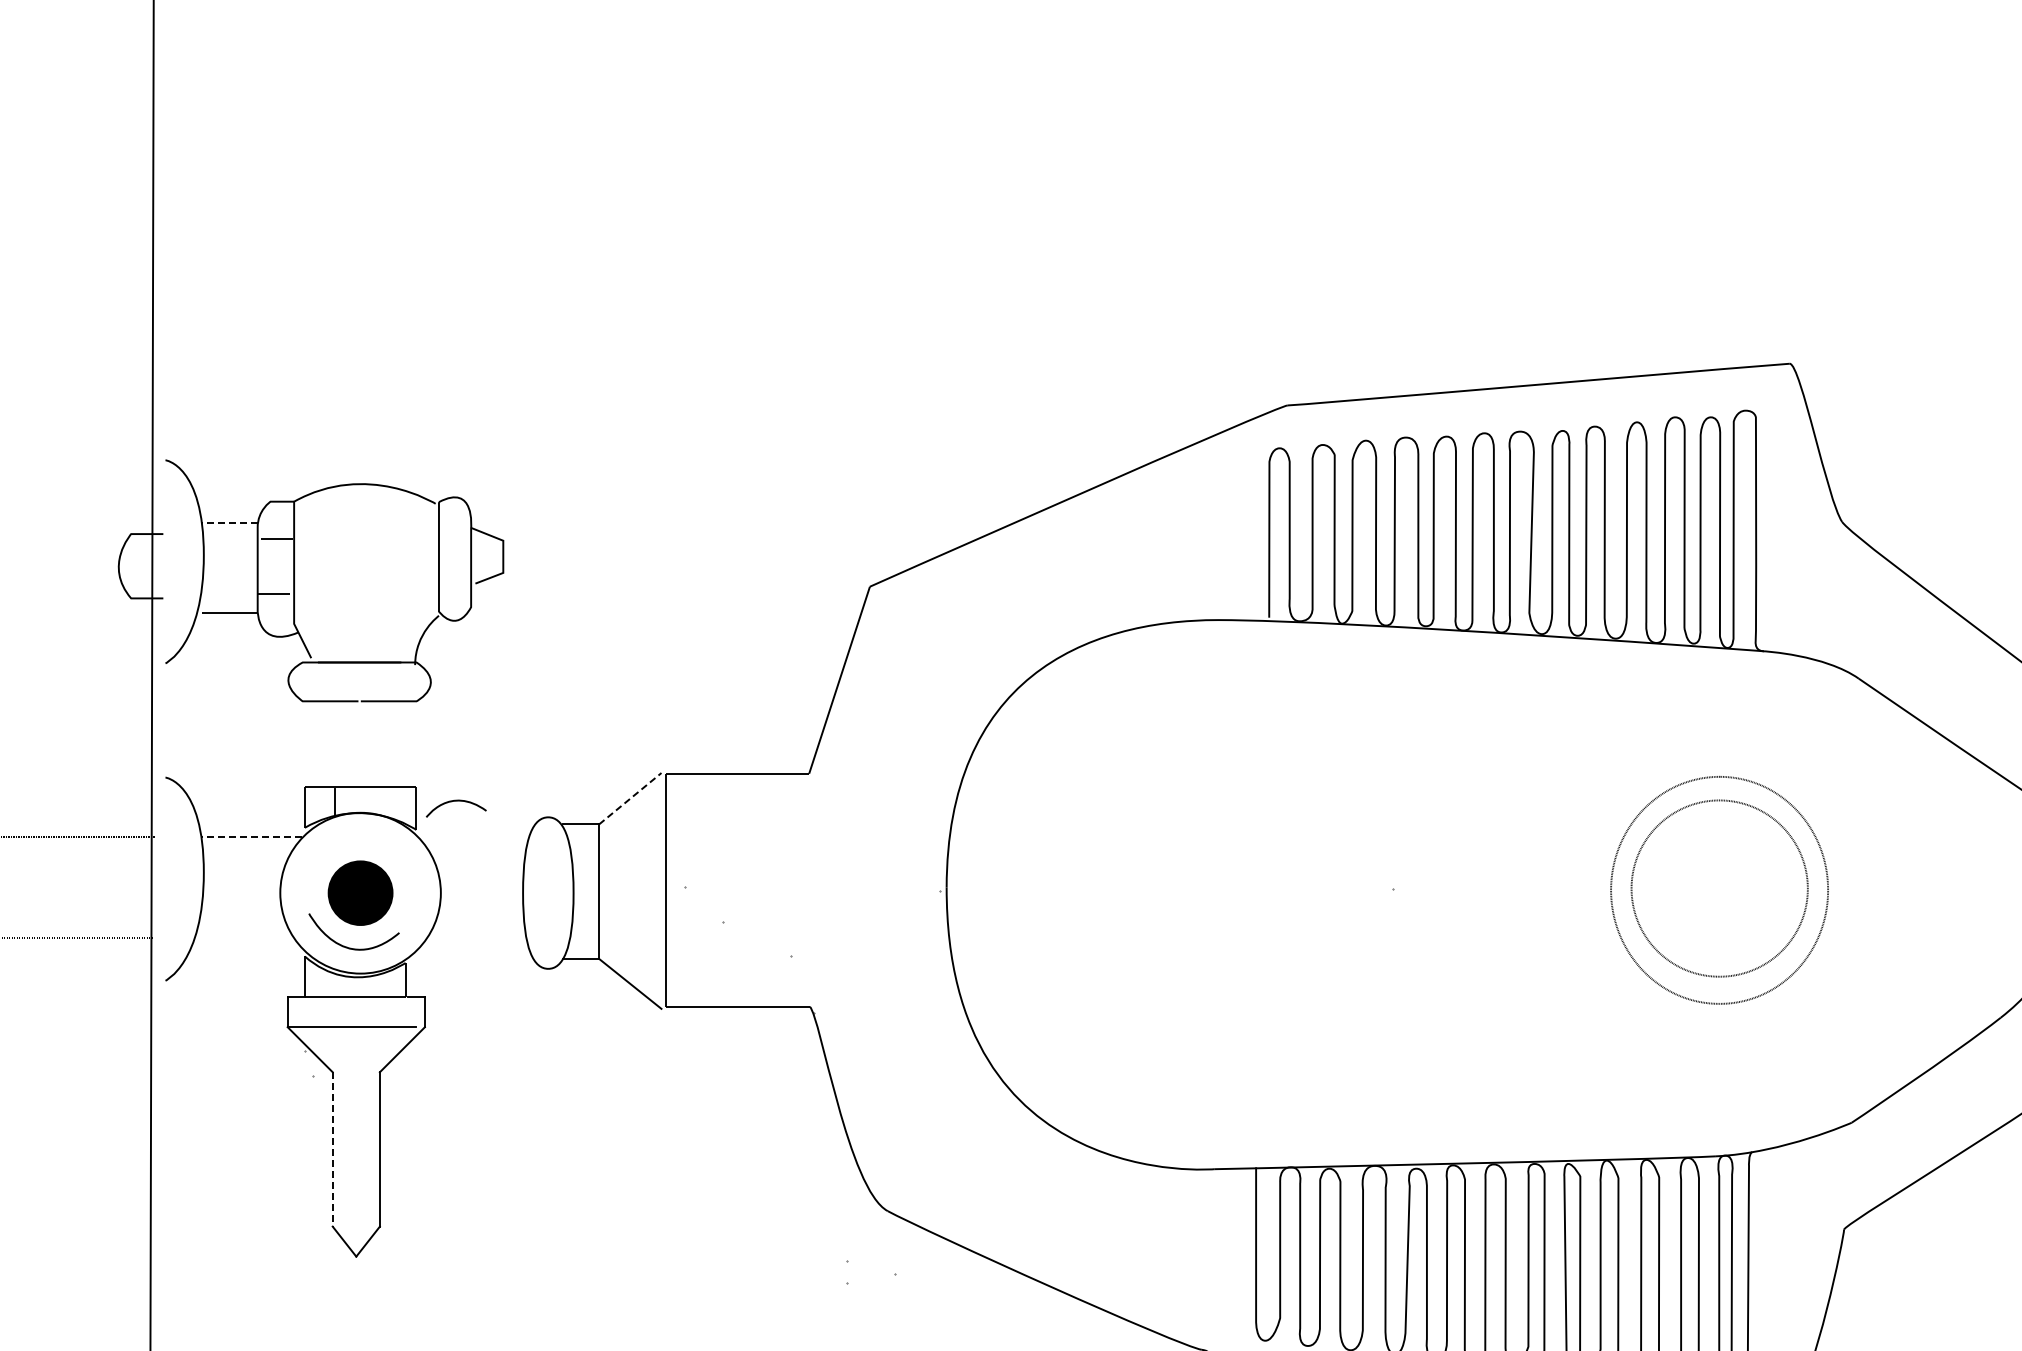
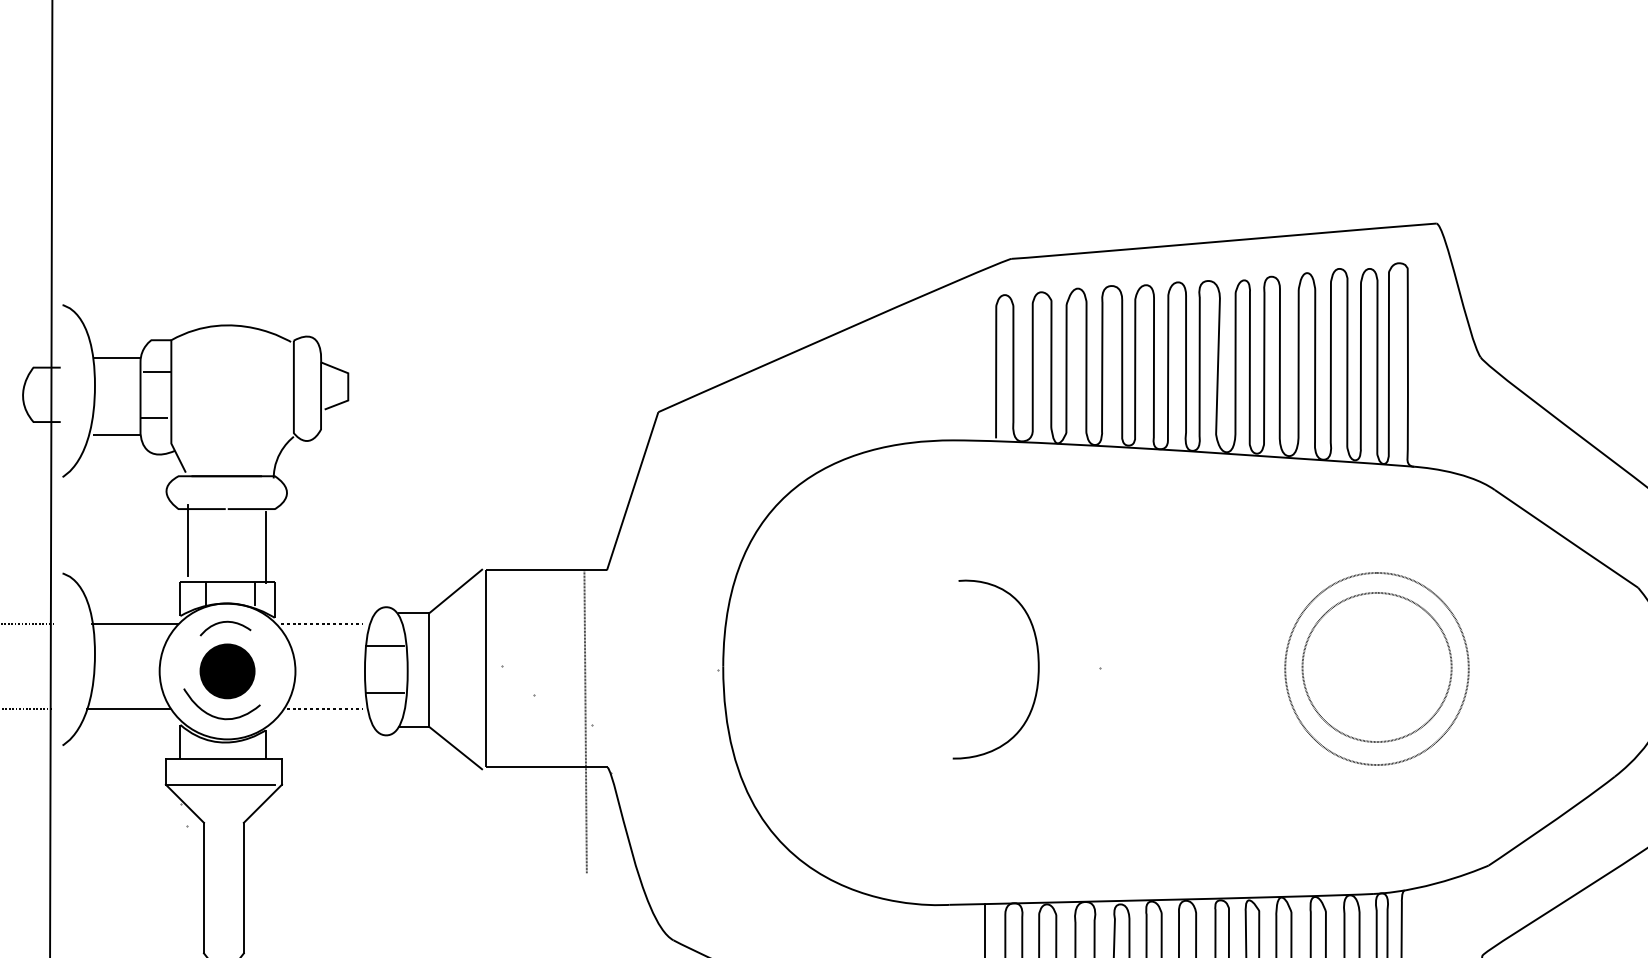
line: (229, 523) -> (116, 358), dashed -> solid
line: (313, 738) -> (187, 540), added
line: (405, 746) -> (265, 547), added
line: (630, 798) -> (455, 591), dashed -> solid
line: (392, 801) -> (254, 593), added
curve: (456, 801) -> (225, 622), moved
line: (251, 836) -> (135, 623), dashed -> solid
line: (471, 836) -> (321, 623), added
line: (546, 862) -> (384, 645), added
curve: (1318, 891) -> (1037, 669), added
line: (546, 918) -> (384, 692), added
line: (243, 937) -> (128, 708), added
line: (475, 937) -> (324, 708), added
line: (783, 952) -> (585, 721), added
line: (332, 1149) -> (203, 888), dashed -> solid

